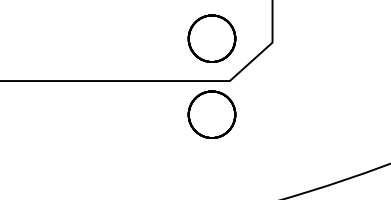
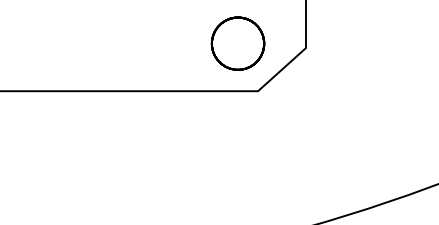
part: (211, 114) -> (237, 128), removed

